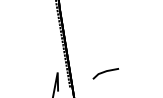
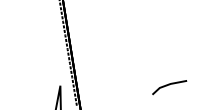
line: (105, 72) -> (169, 85), moved

